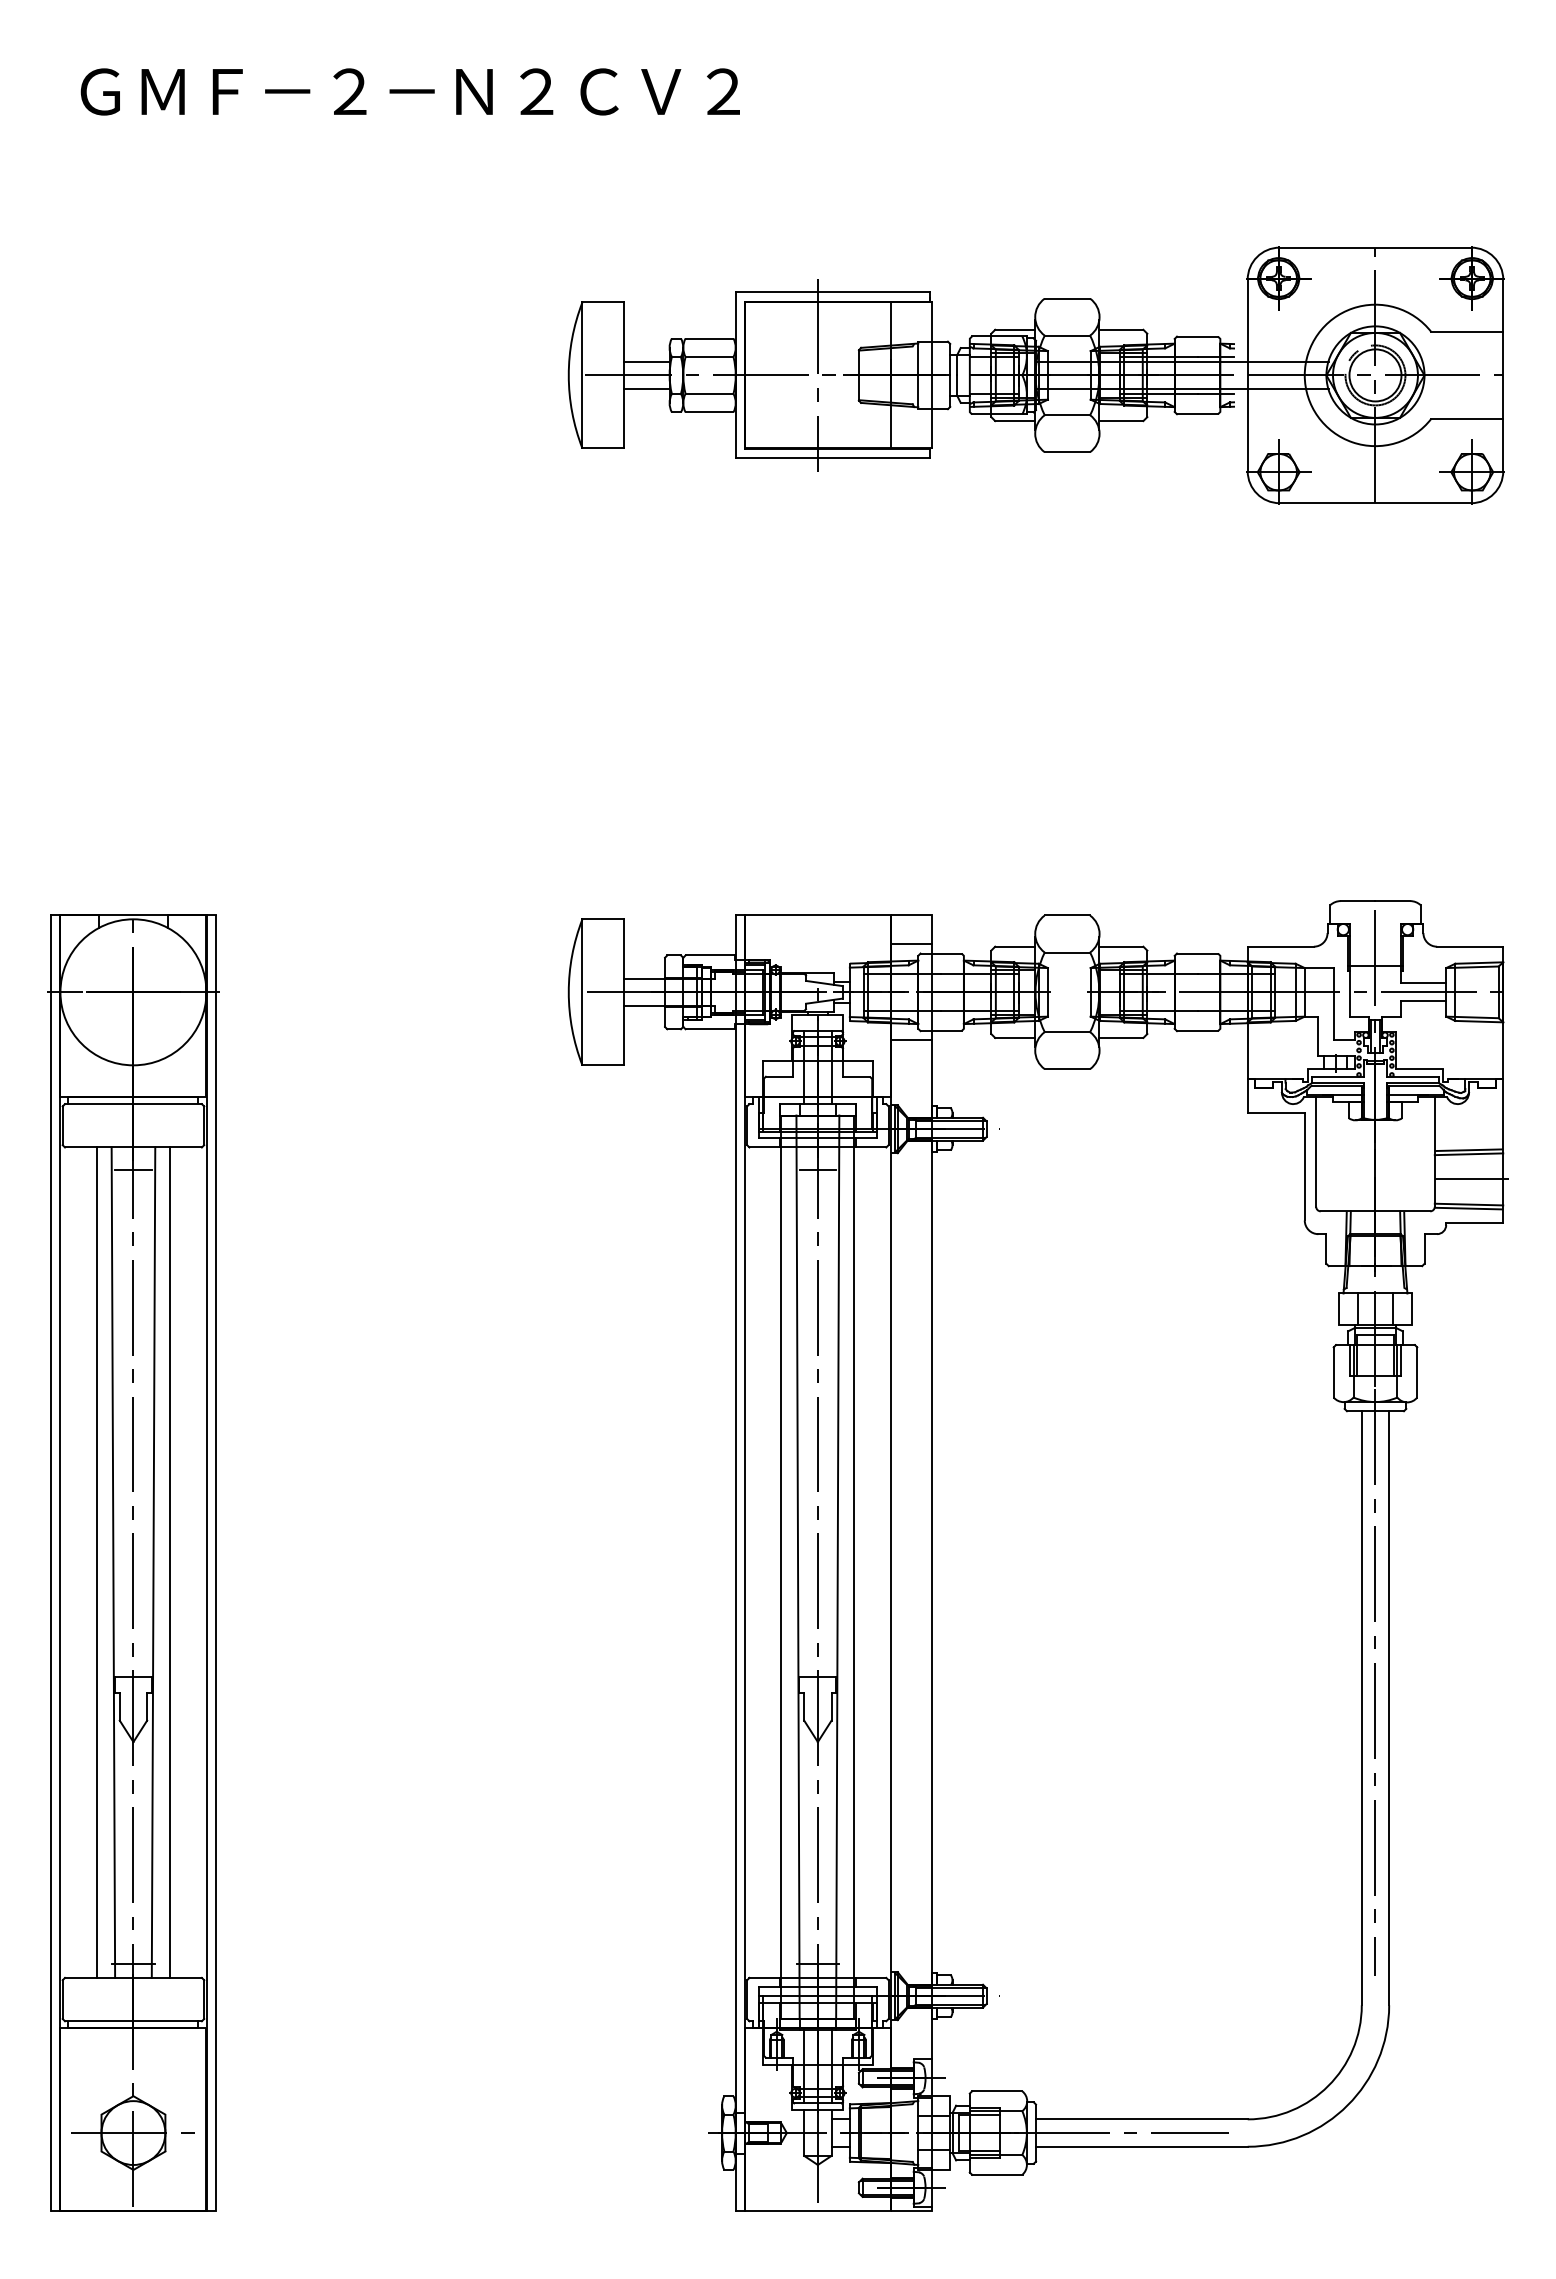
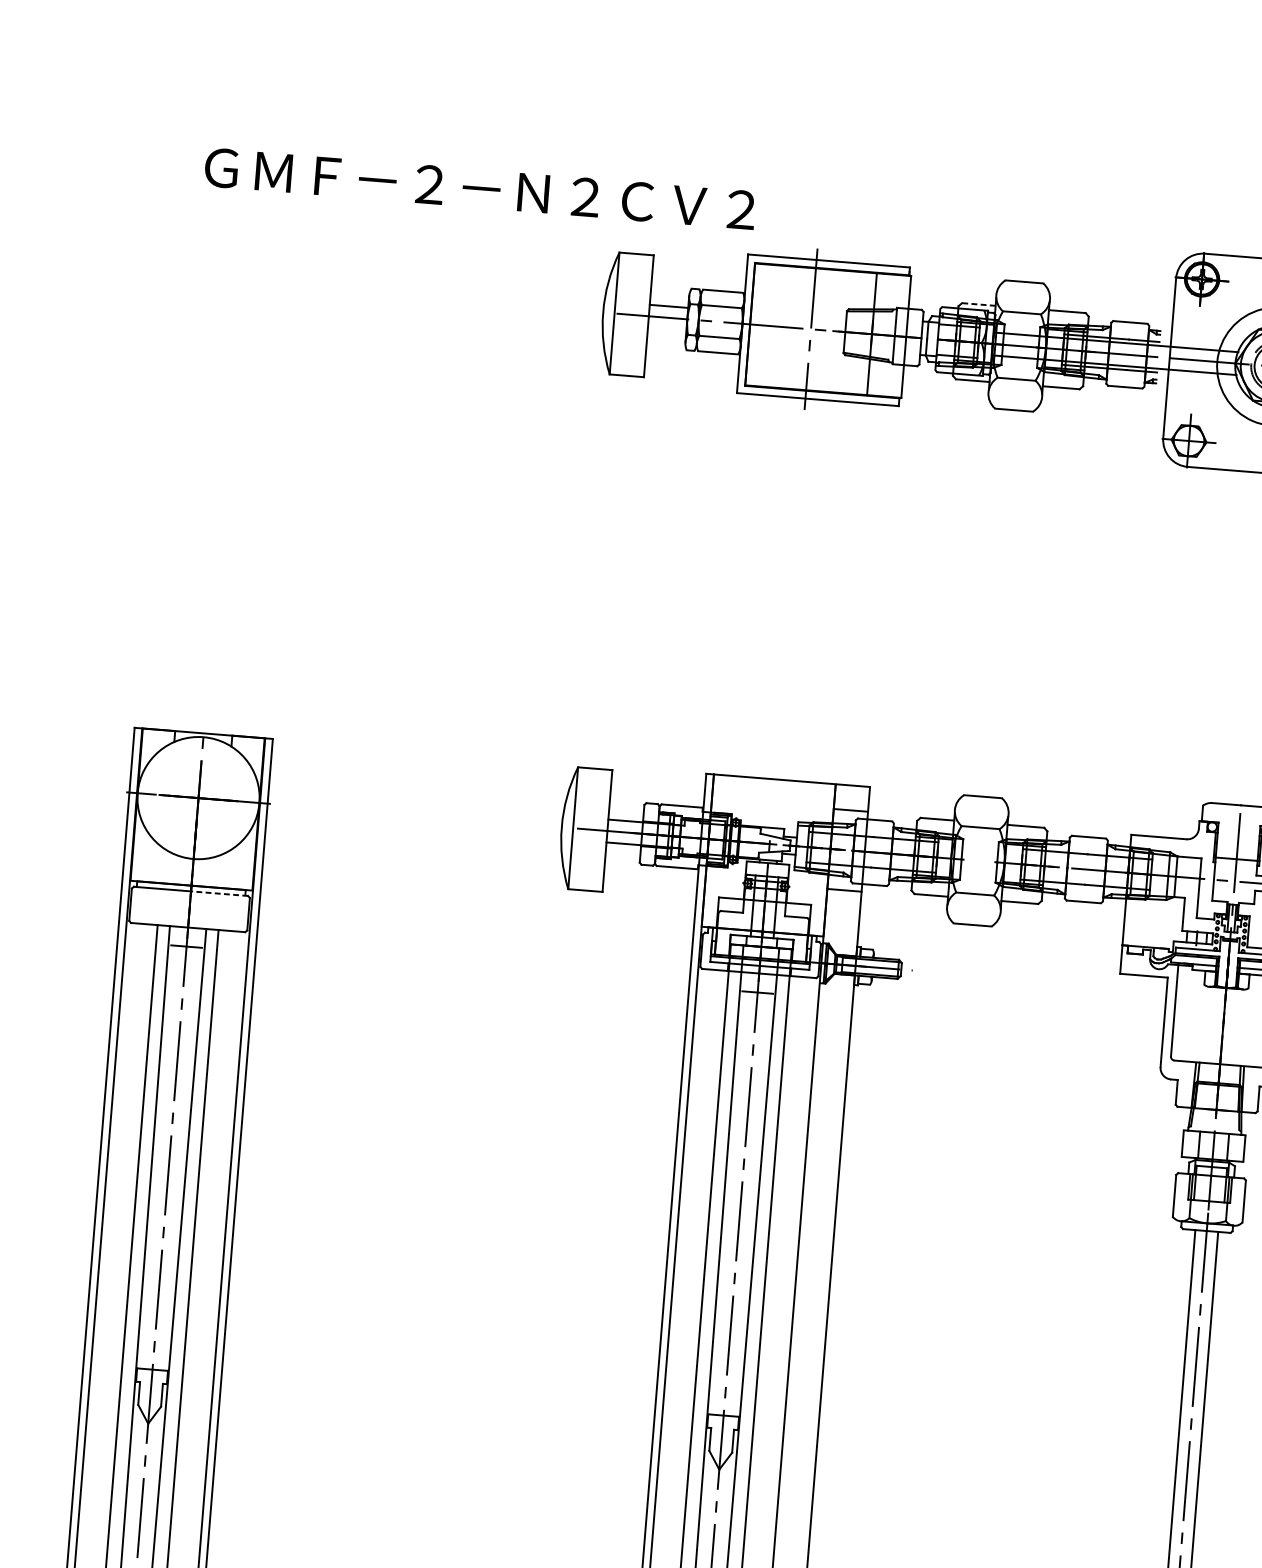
text: (409, 91) -> (479, 188), moved
line: (1014, 329) -> (978, 304), solid -> dashed
line: (646, 389) -> (667, 329), removed
line: (167, 1104) -> (219, 893), solid -> dashed

